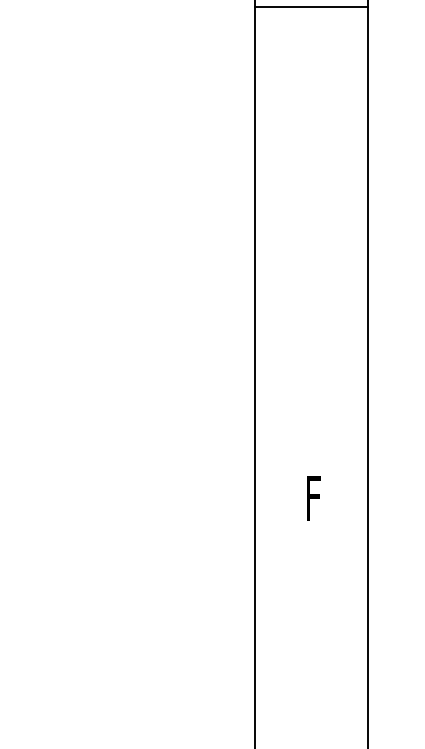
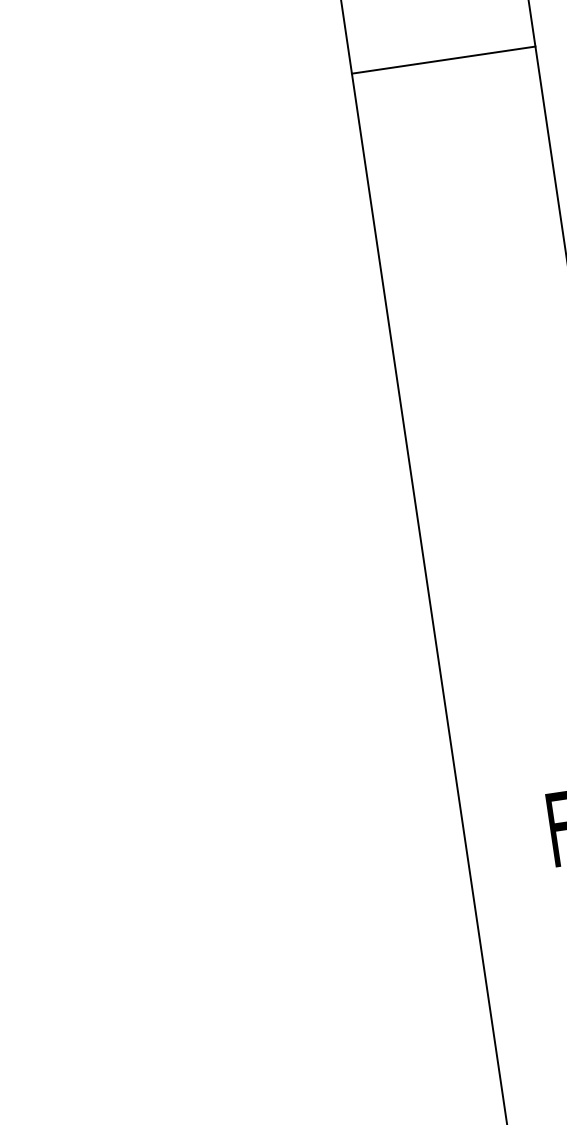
line: (310, 7) -> (442, 60), moved

